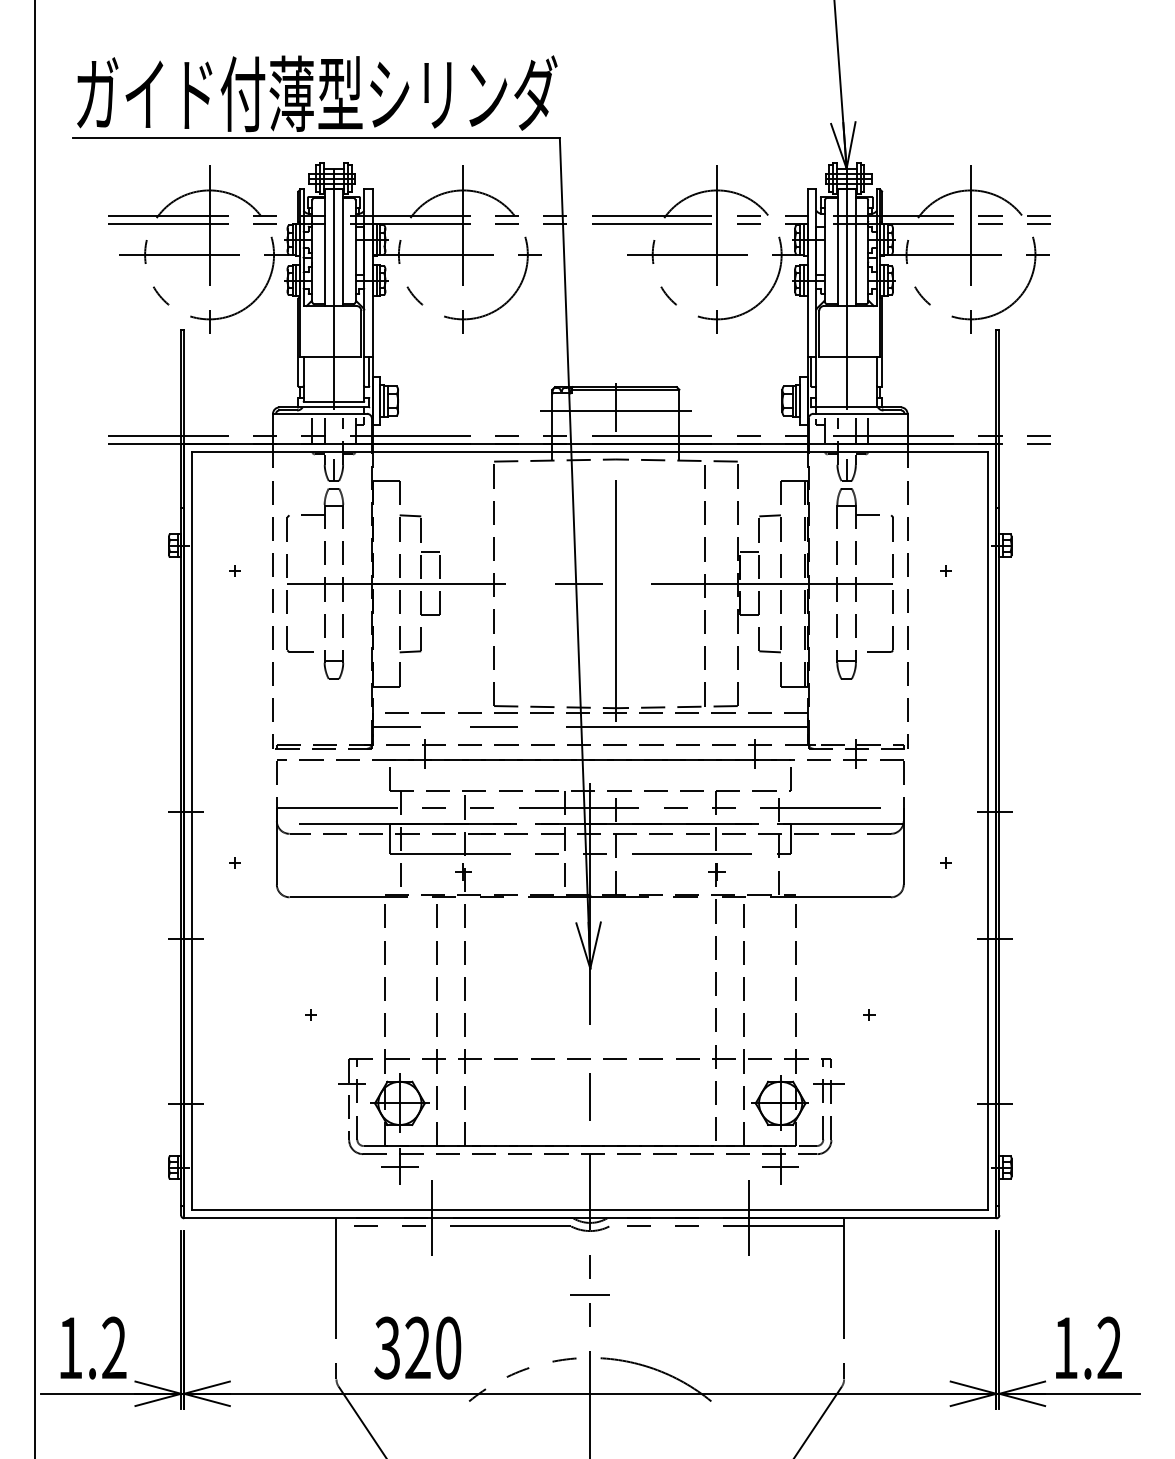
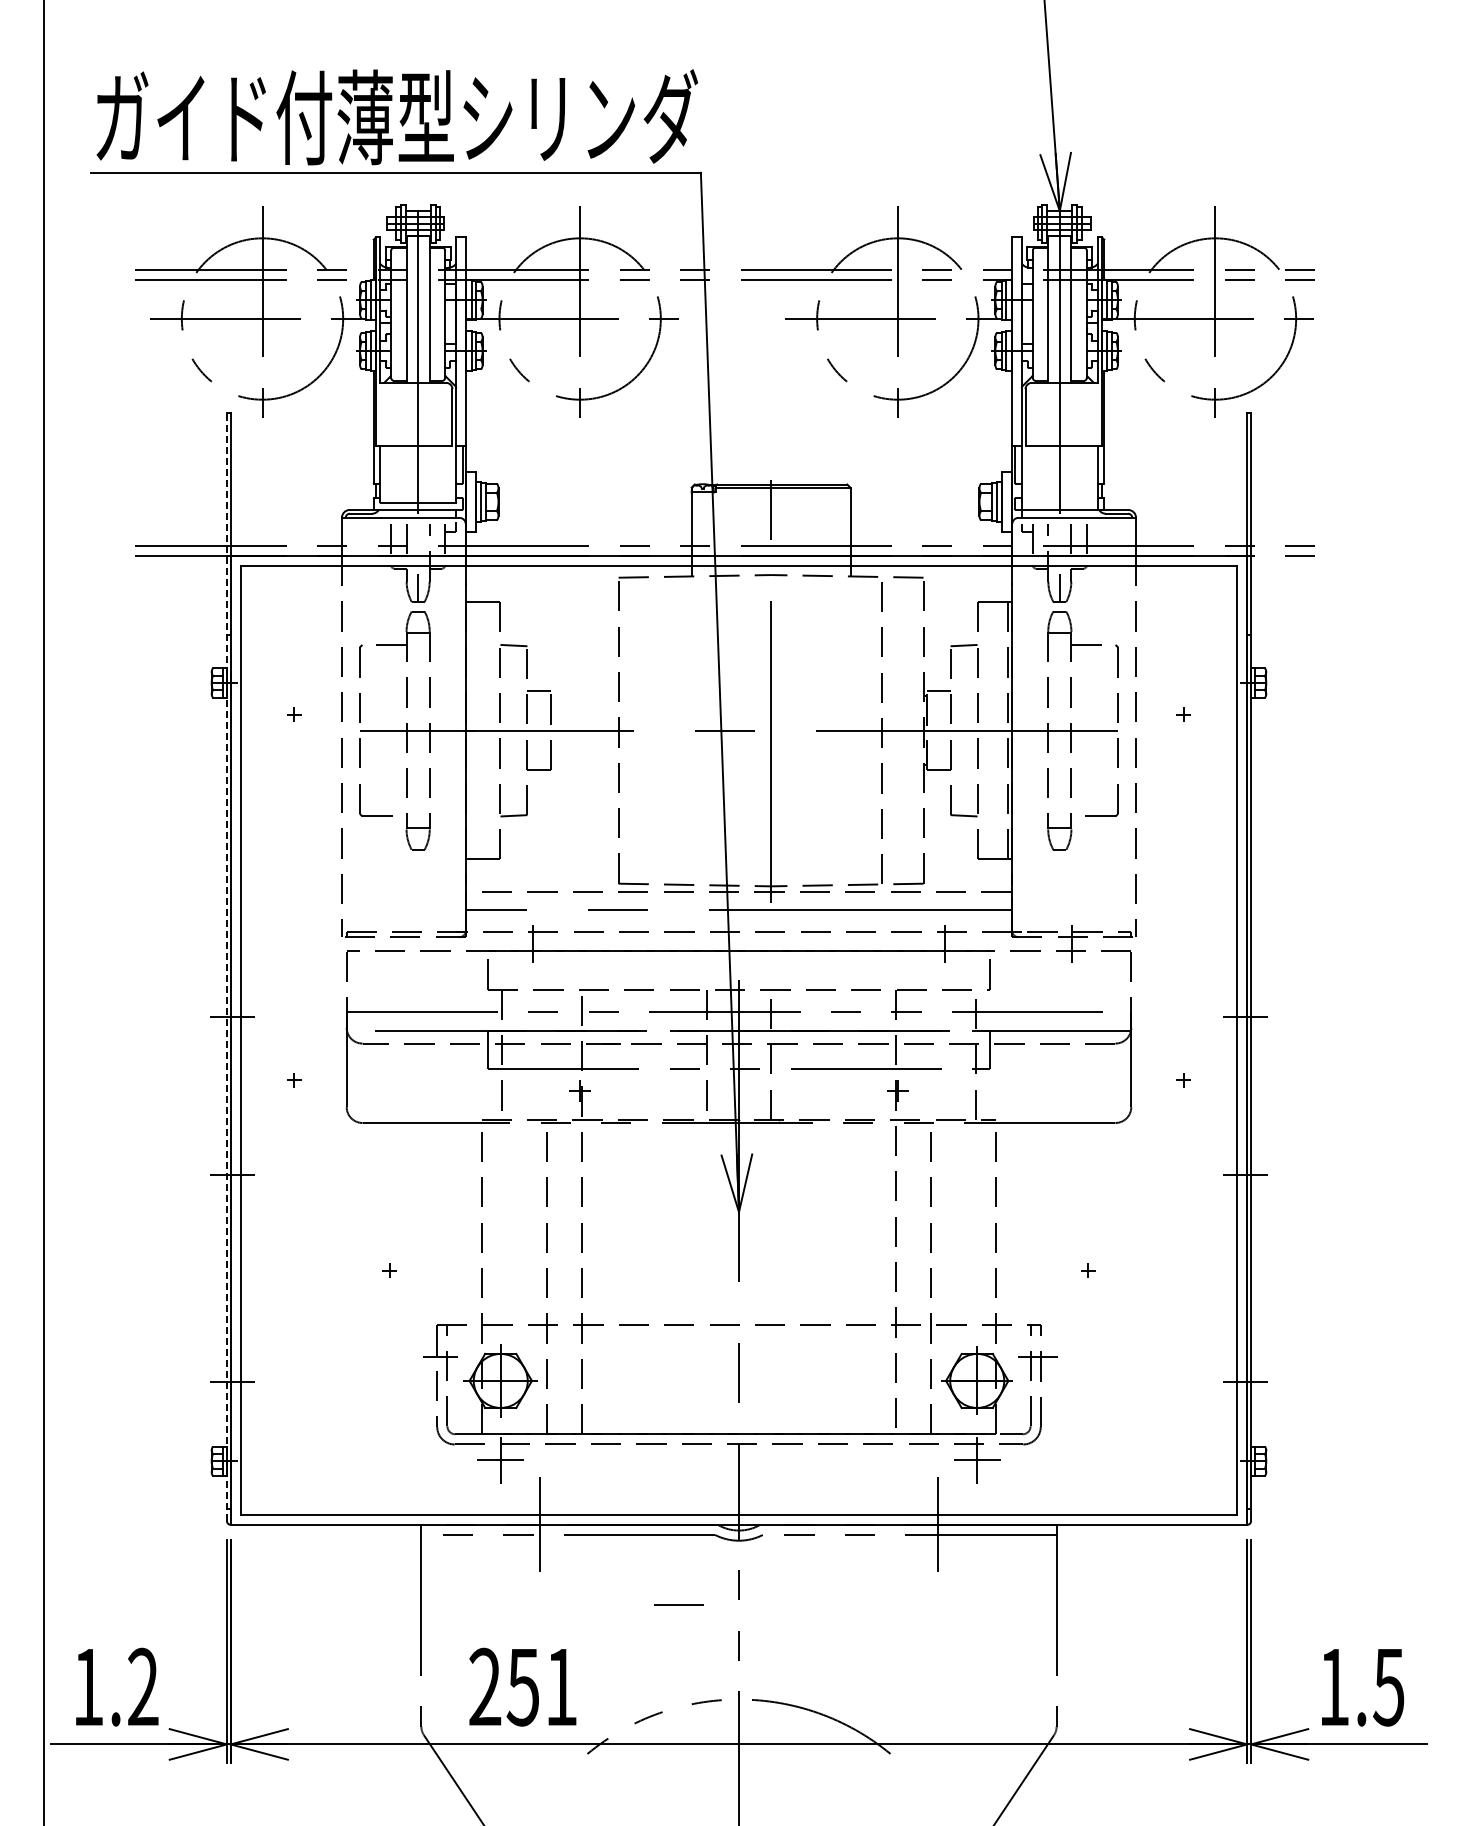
line: (615, 411) -> (770, 514), removed
line: (180, 773) -> (226, 967), solid -> dashed
line: (589, 1293) -> (678, 1604), moved
text: (417, 1347) -> (522, 1686), 320 -> 251
text: (1109, 1347) -> (1388, 1686), 1.2 -> 1.5

